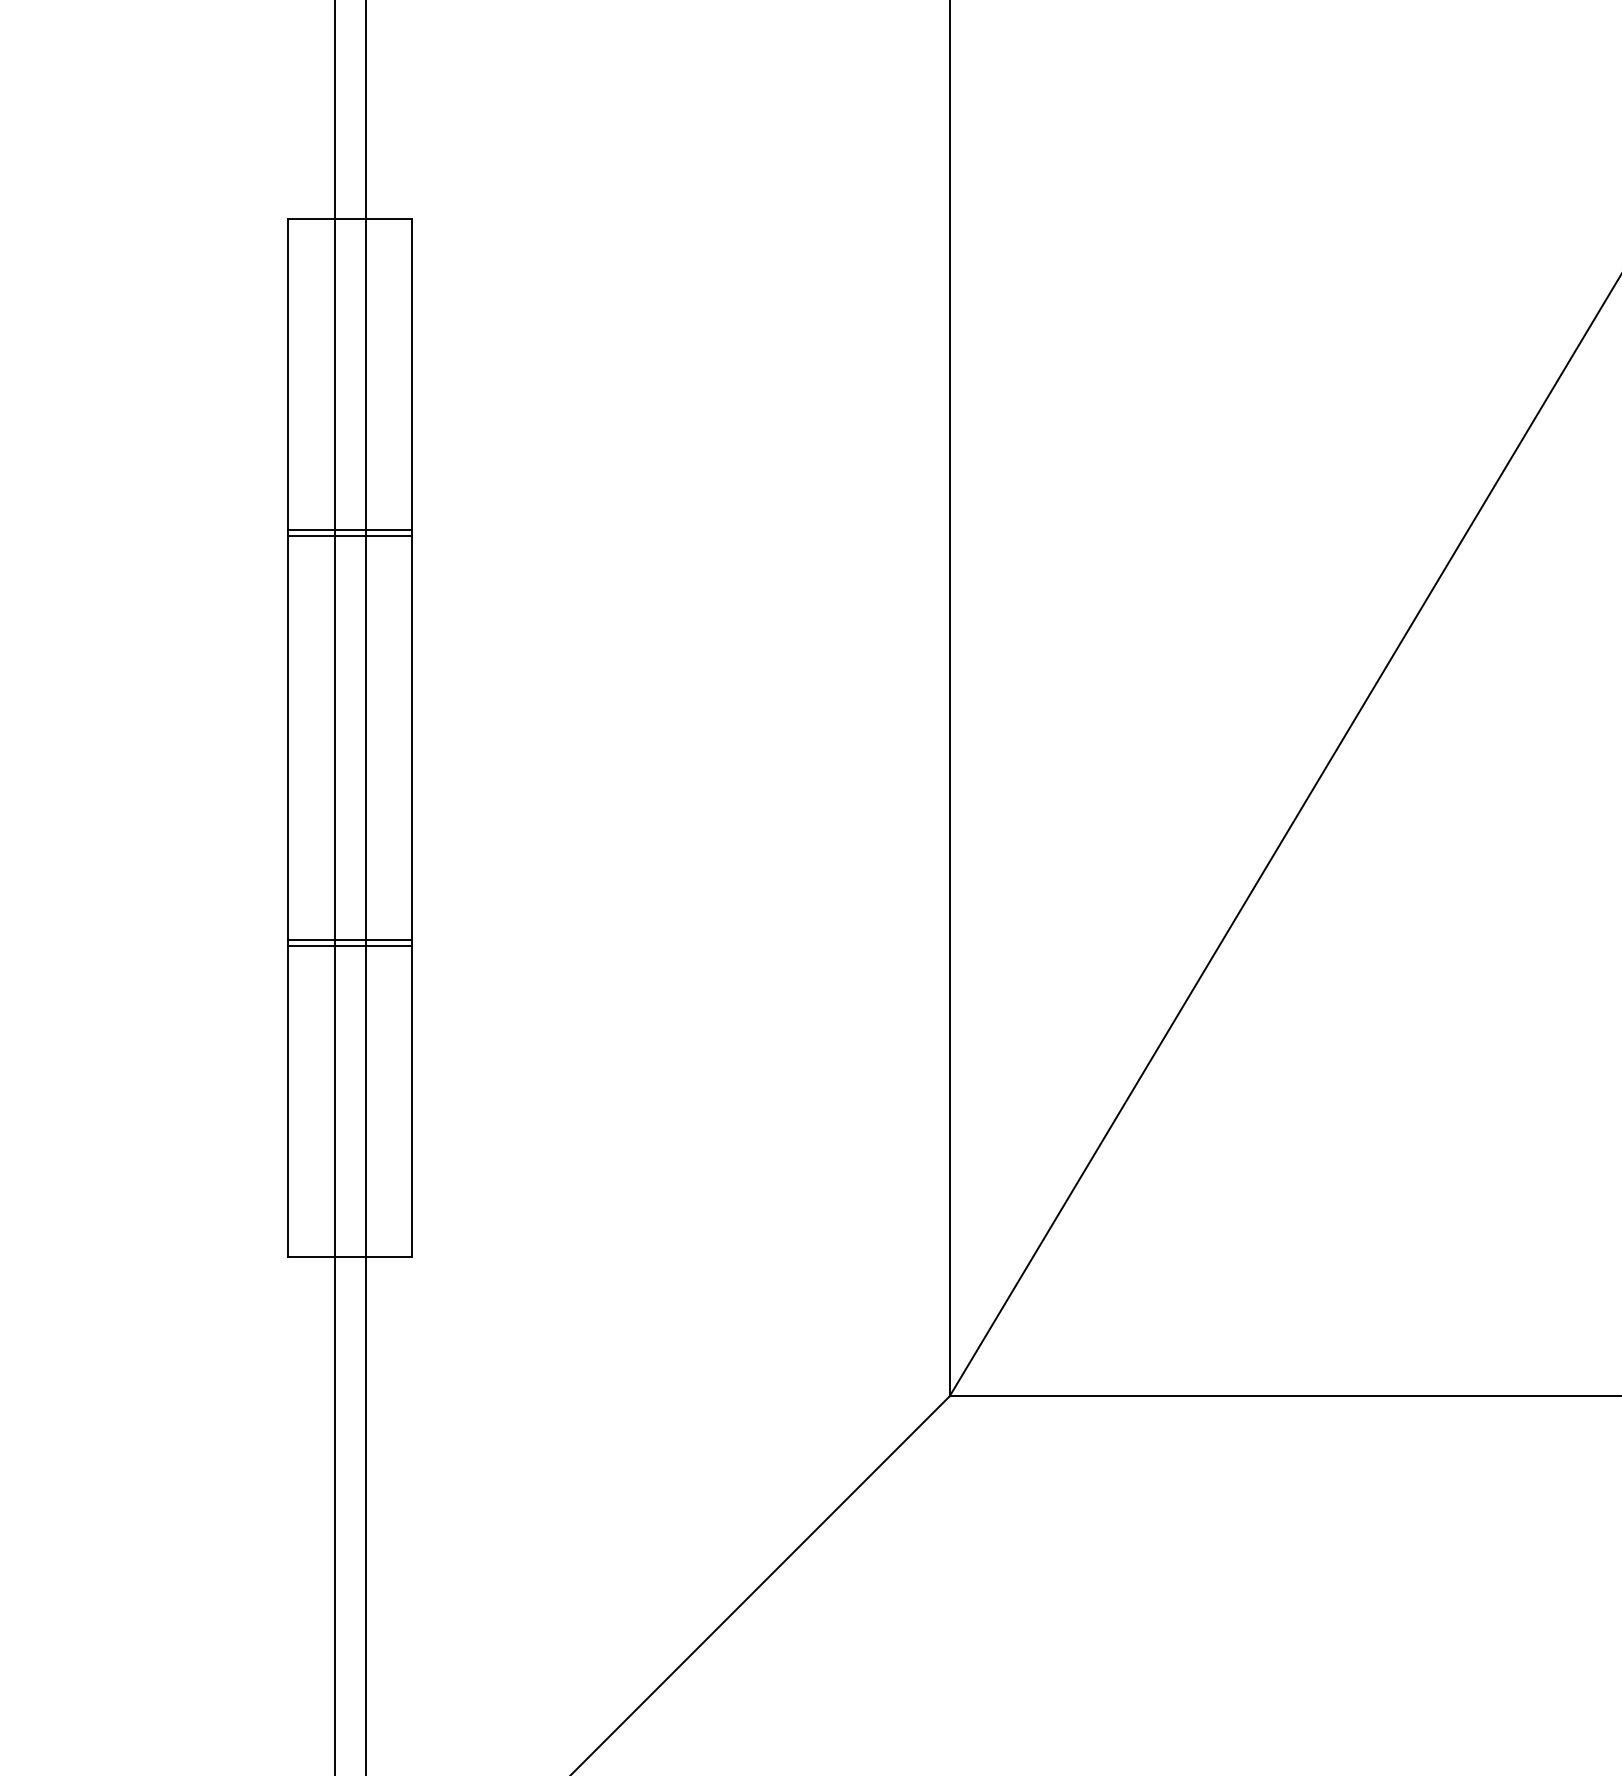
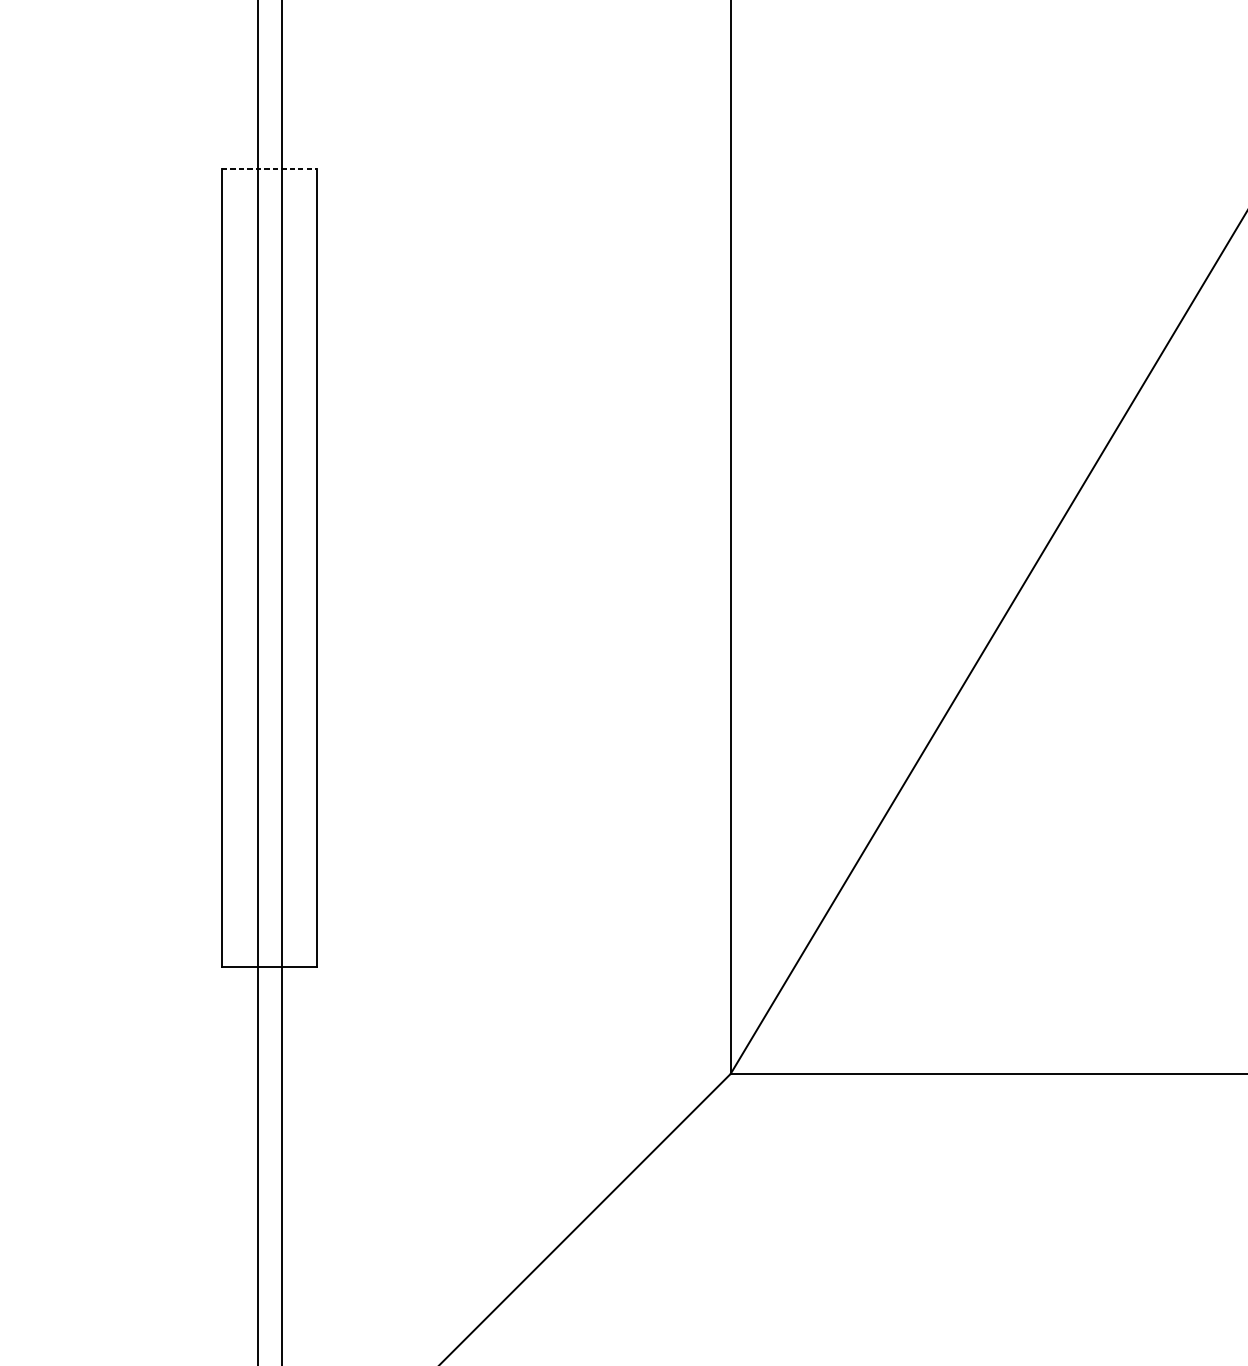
line: (350, 219) -> (269, 168), solid -> dashed
line: (350, 530) -> (269, 408), removed
line: (350, 536) -> (269, 412), removed
line: (350, 939) -> (269, 722), removed
line: (350, 946) -> (269, 727), removed

